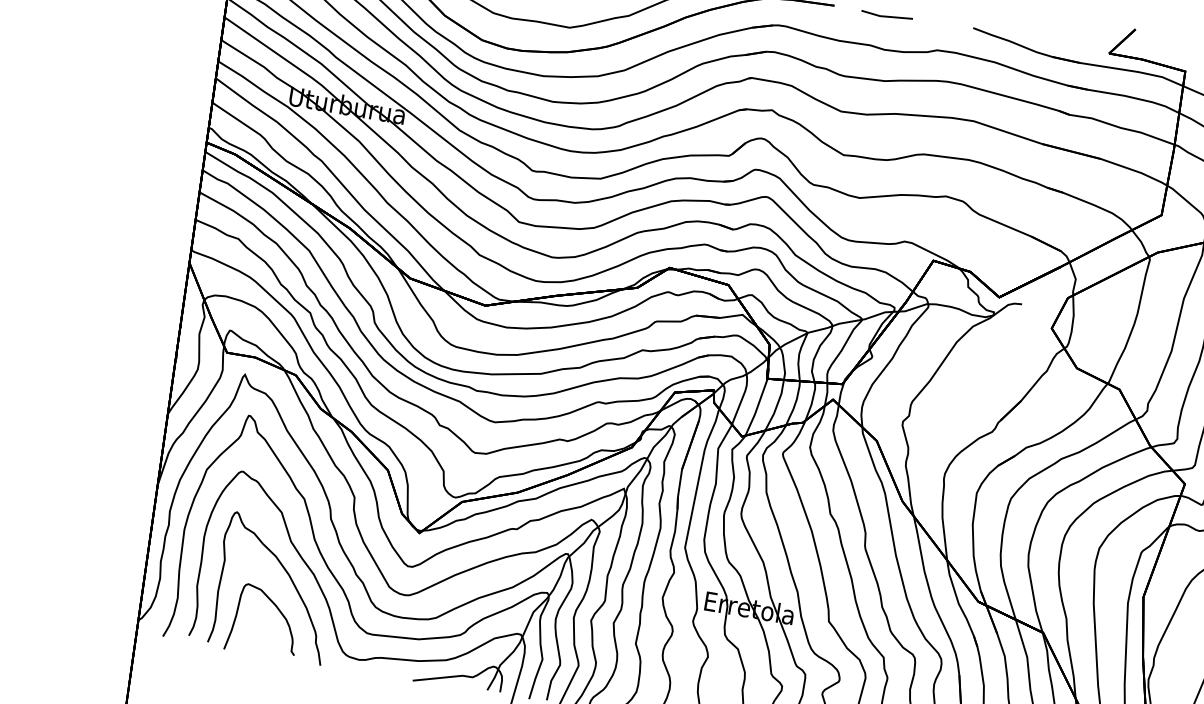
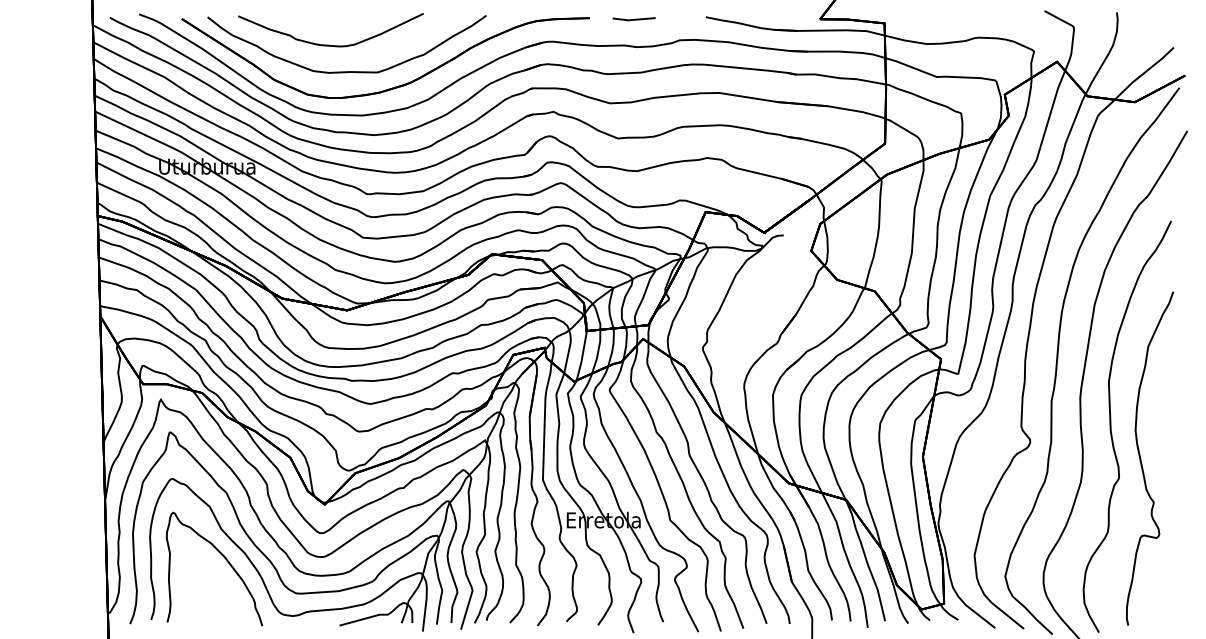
part: (278, 611) -> (220, 587), removed

